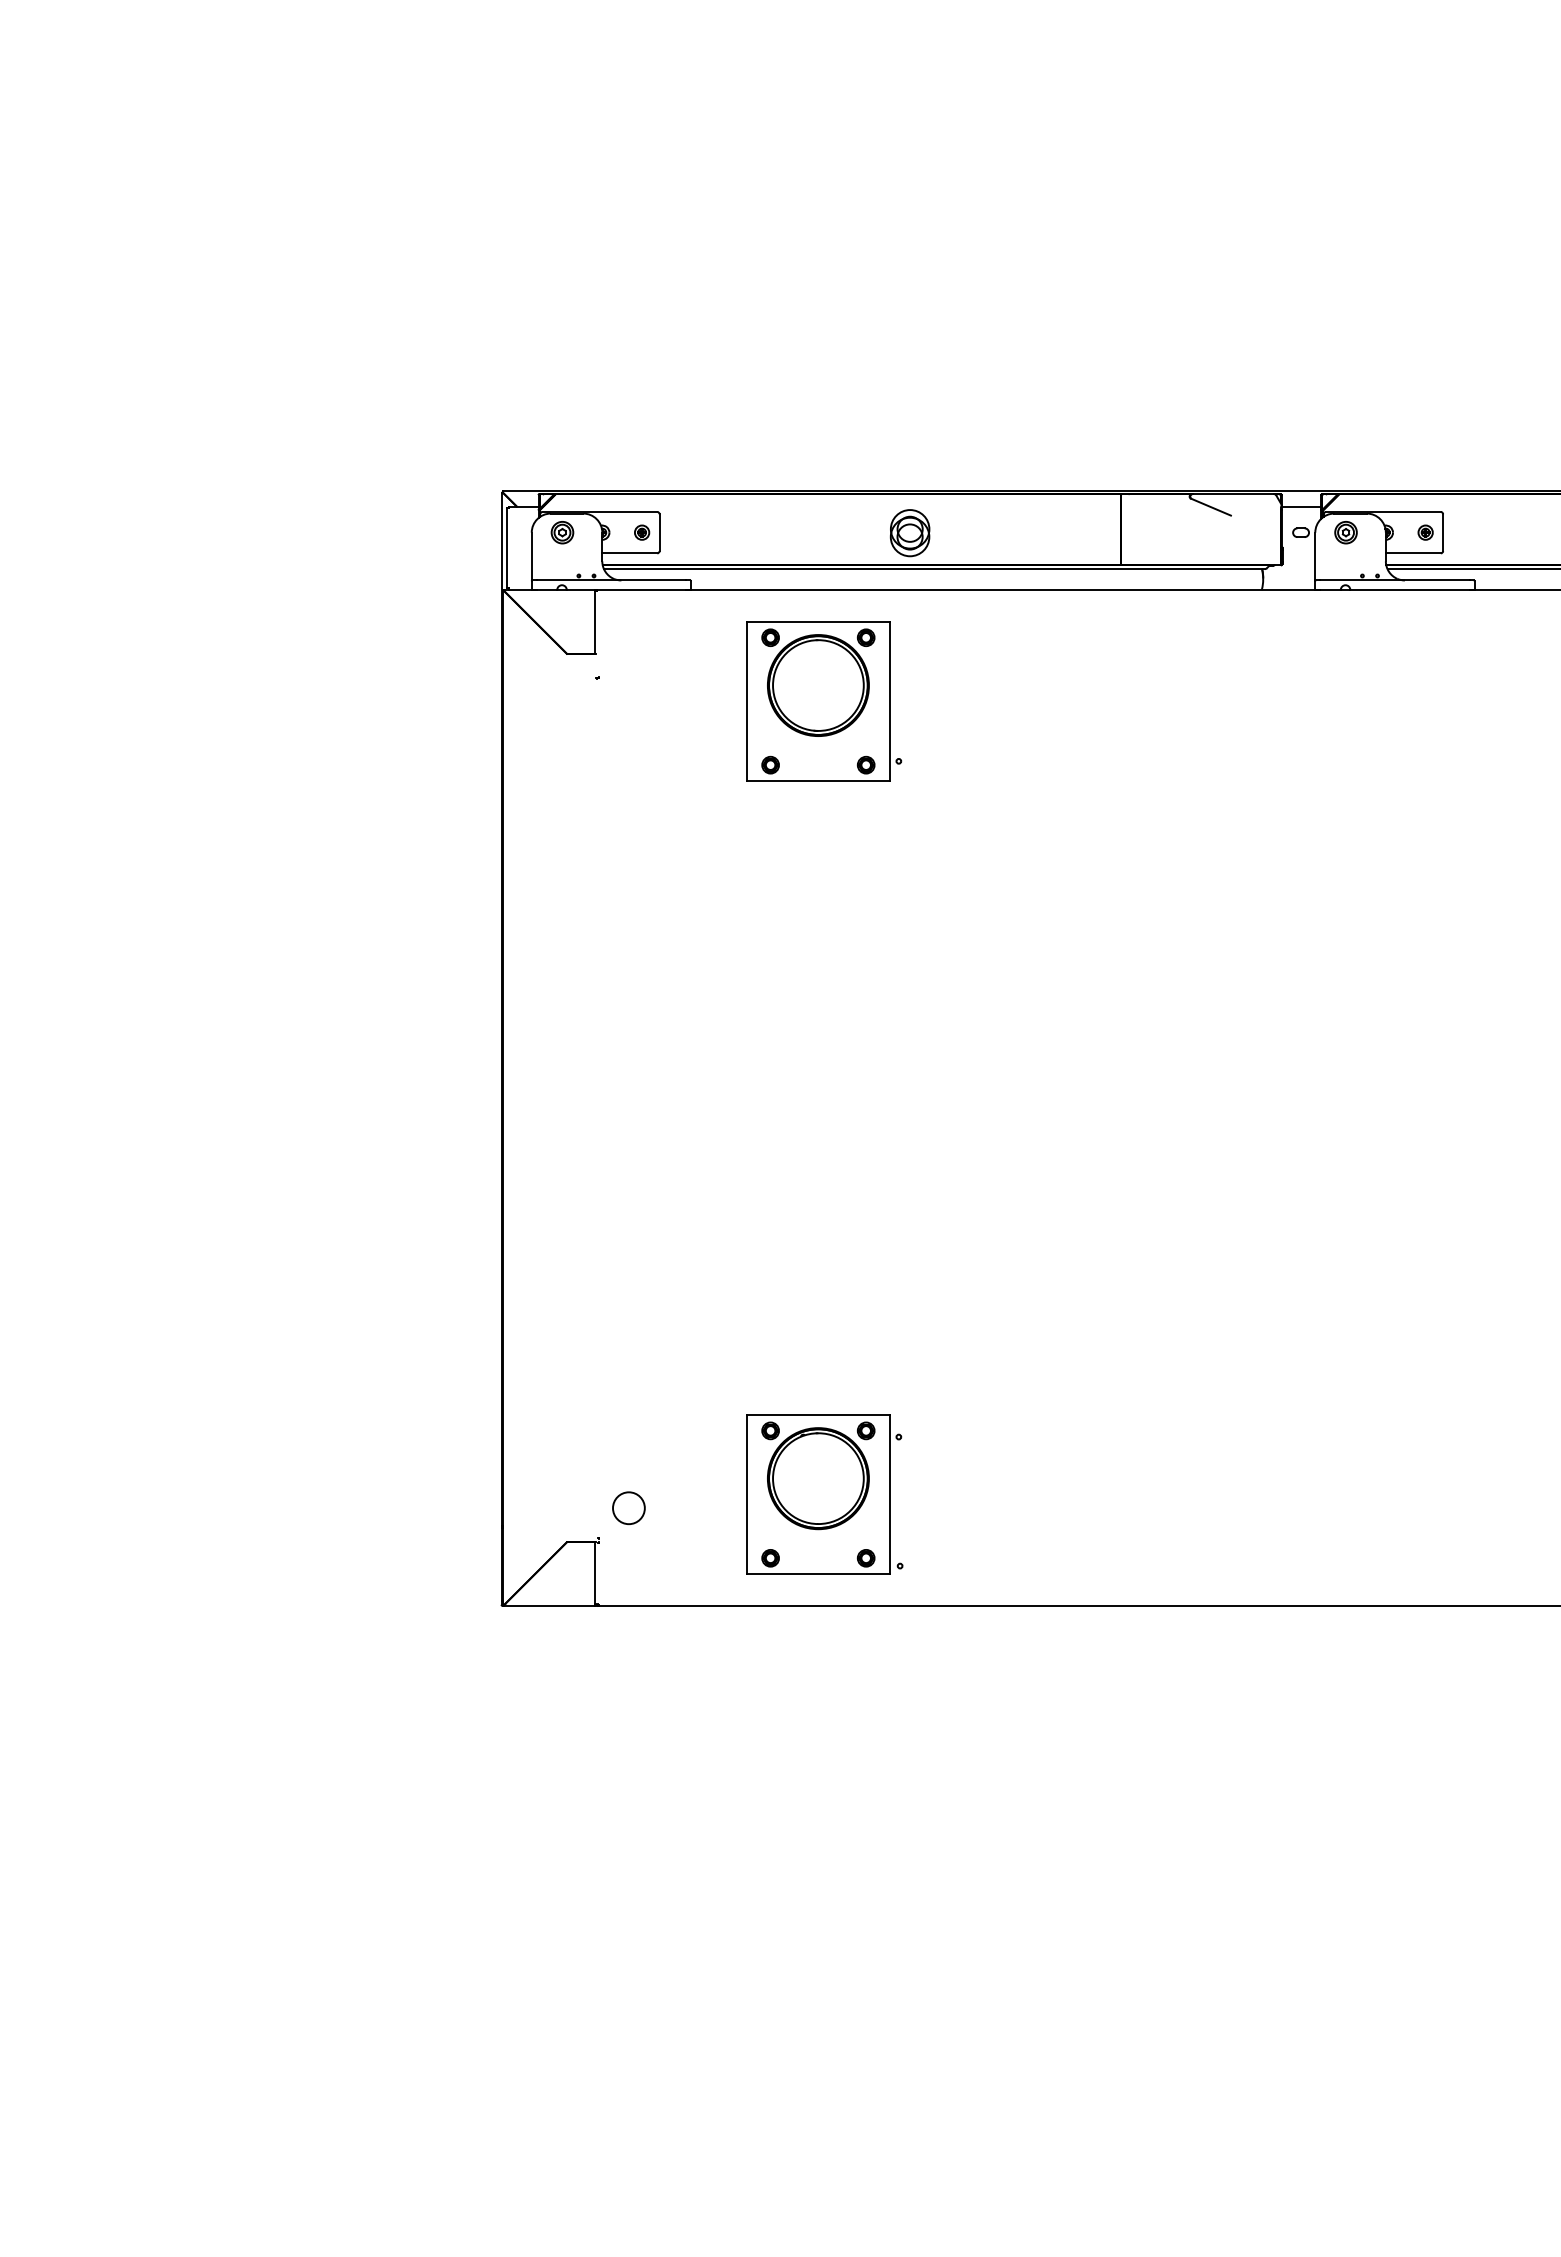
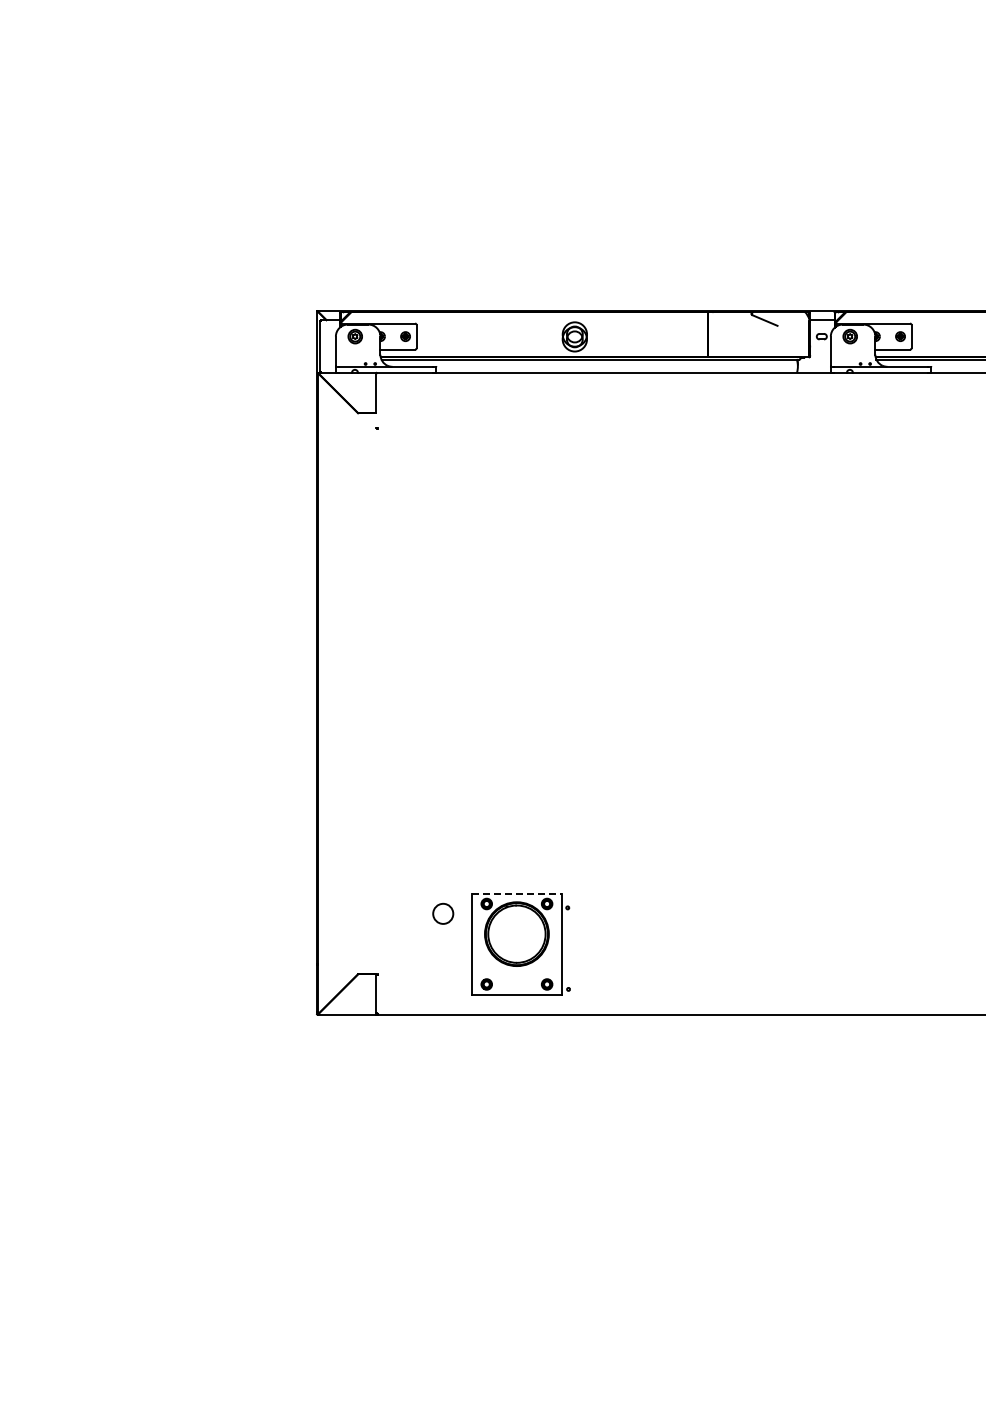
part: (824, 701) -> (520, 443), removed
line: (819, 1414) -> (517, 893), solid -> dashed
circle: (629, 1507) -> (443, 913), moved

